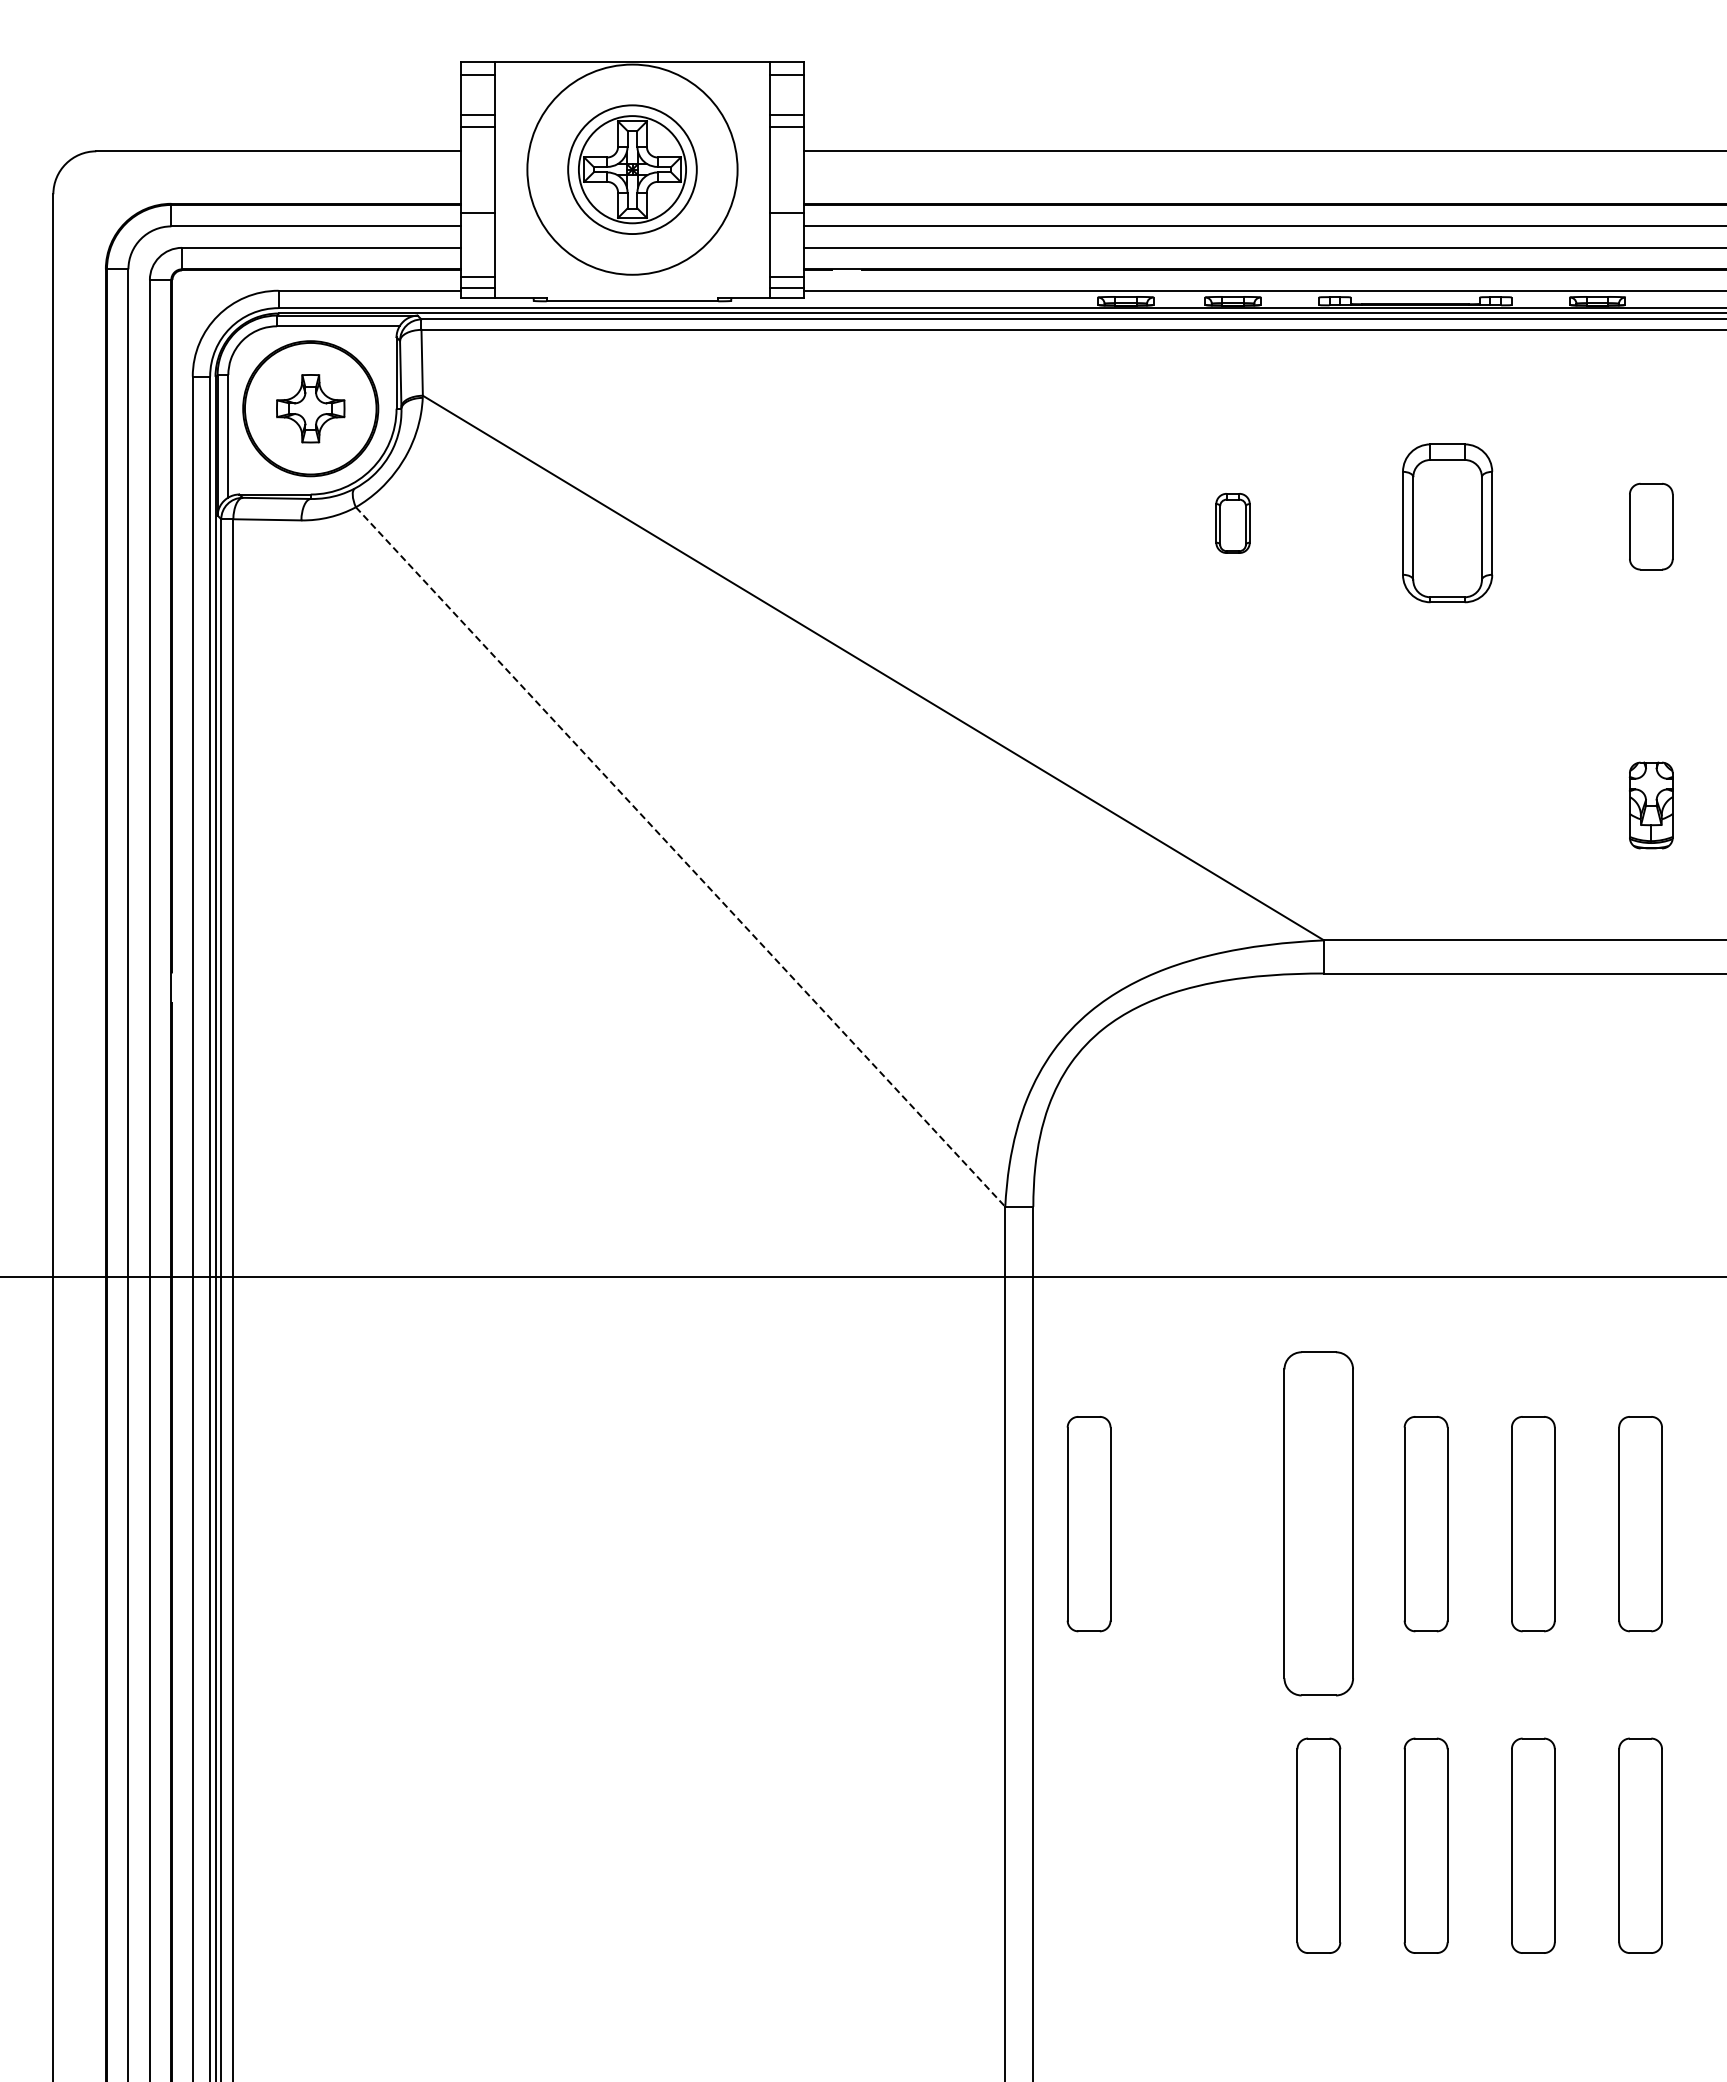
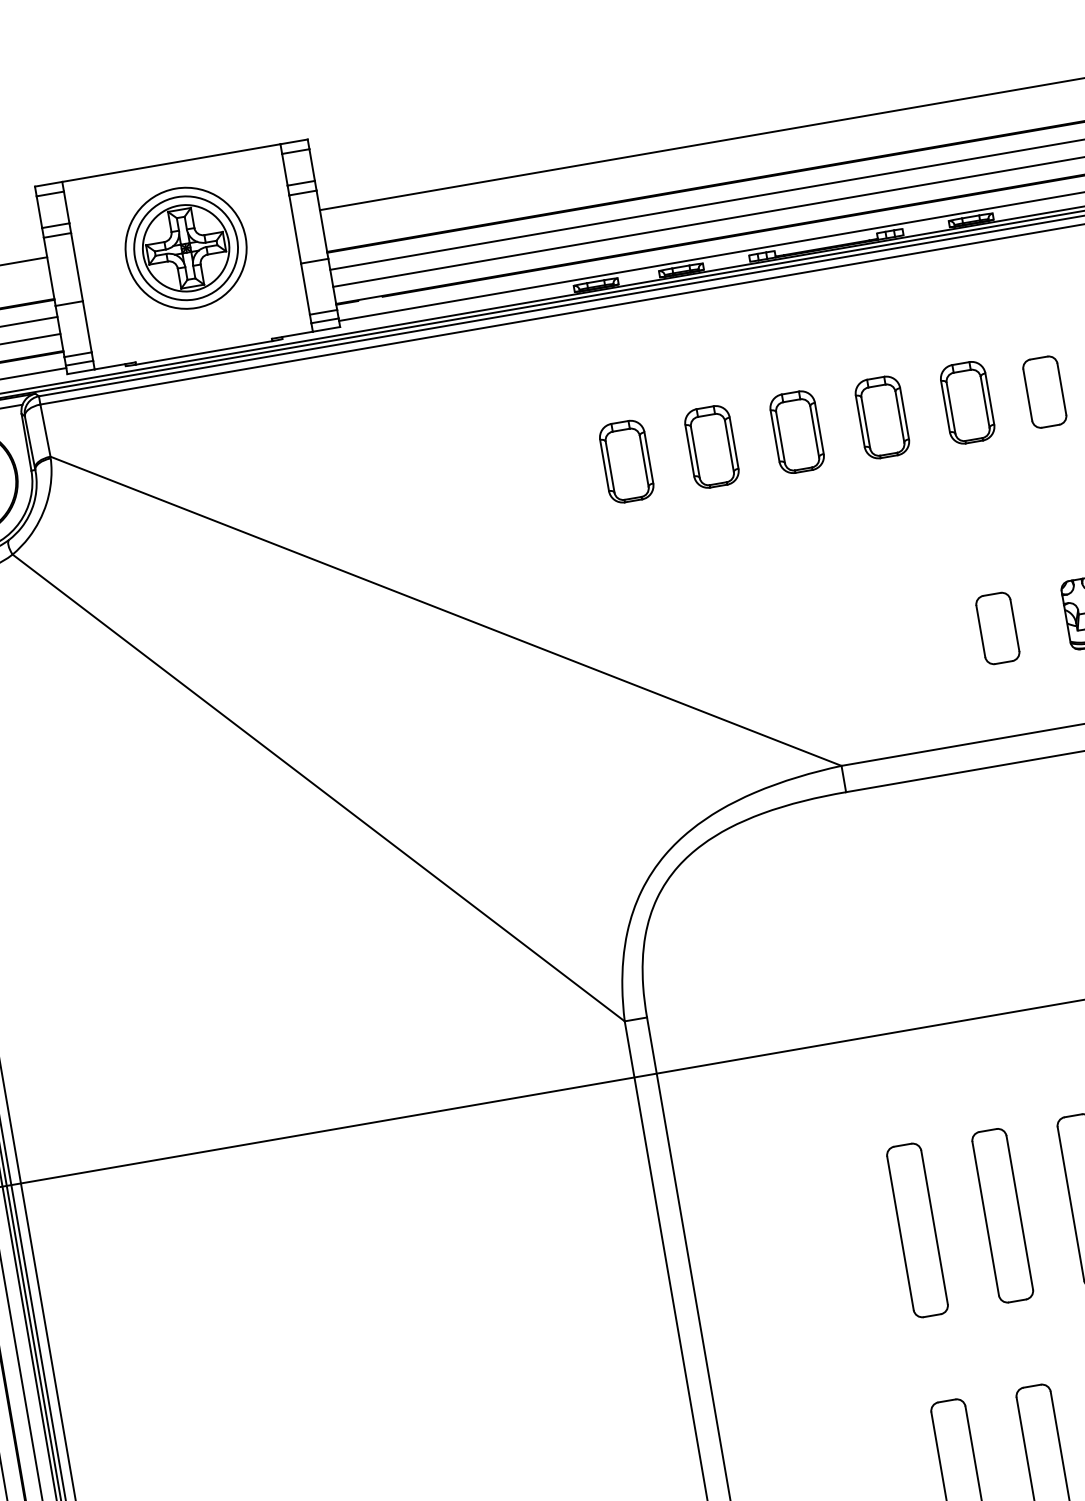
circle: (632, 169) -> (186, 248), size x0.71
part: (1125, 523) -> (626, 461), added
part: (1232, 523) -> (711, 447), size x1.67
part: (1340, 523) -> (797, 432), added
part: (1447, 523) -> (882, 417), size x0.62
part: (1554, 523) -> (967, 402), added
part: (1543, 805) -> (997, 628), added
line: (680, 857) -> (318, 788), dashed -> solid
part: (1088, 1524) -> (734, 1262), removed
part: (1318, 1524) -> (917, 1230), size x0.62

